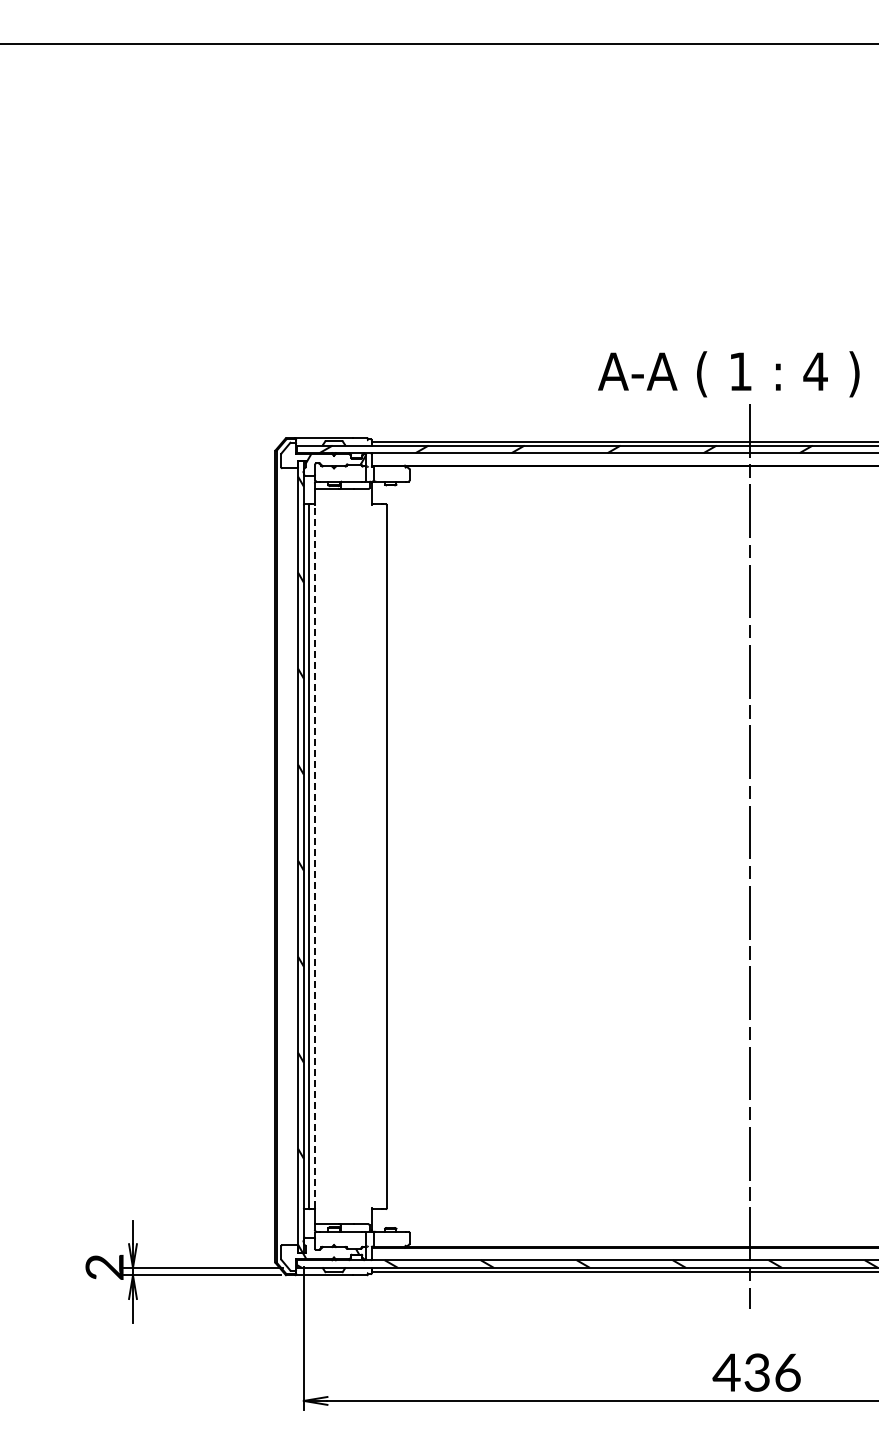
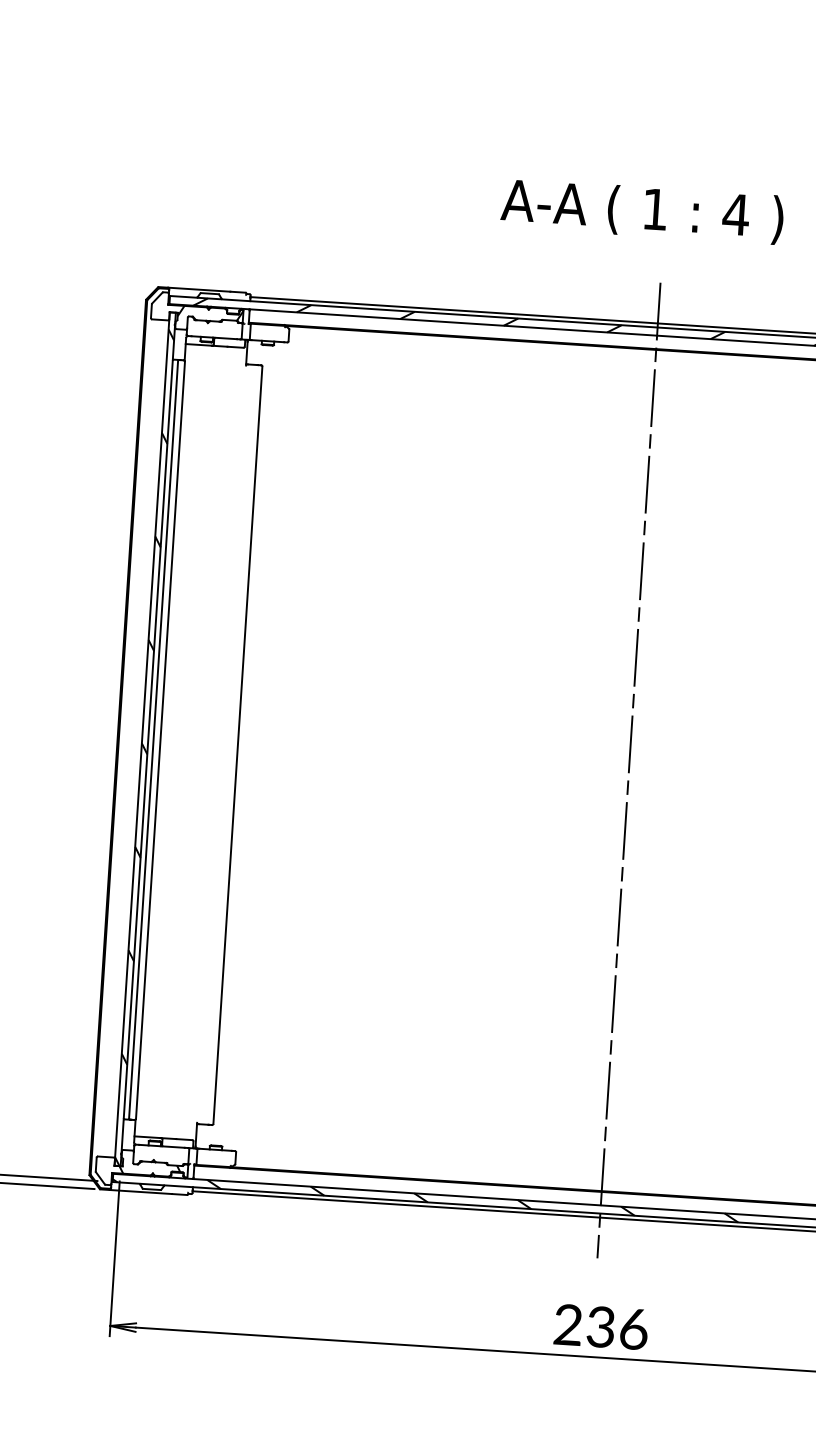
text: (728, 374) -> (641, 211), moved
line: (315, 856) -> (160, 740), dashed -> solid
text: (726, 1372) -> (567, 1324), 436 -> 236

